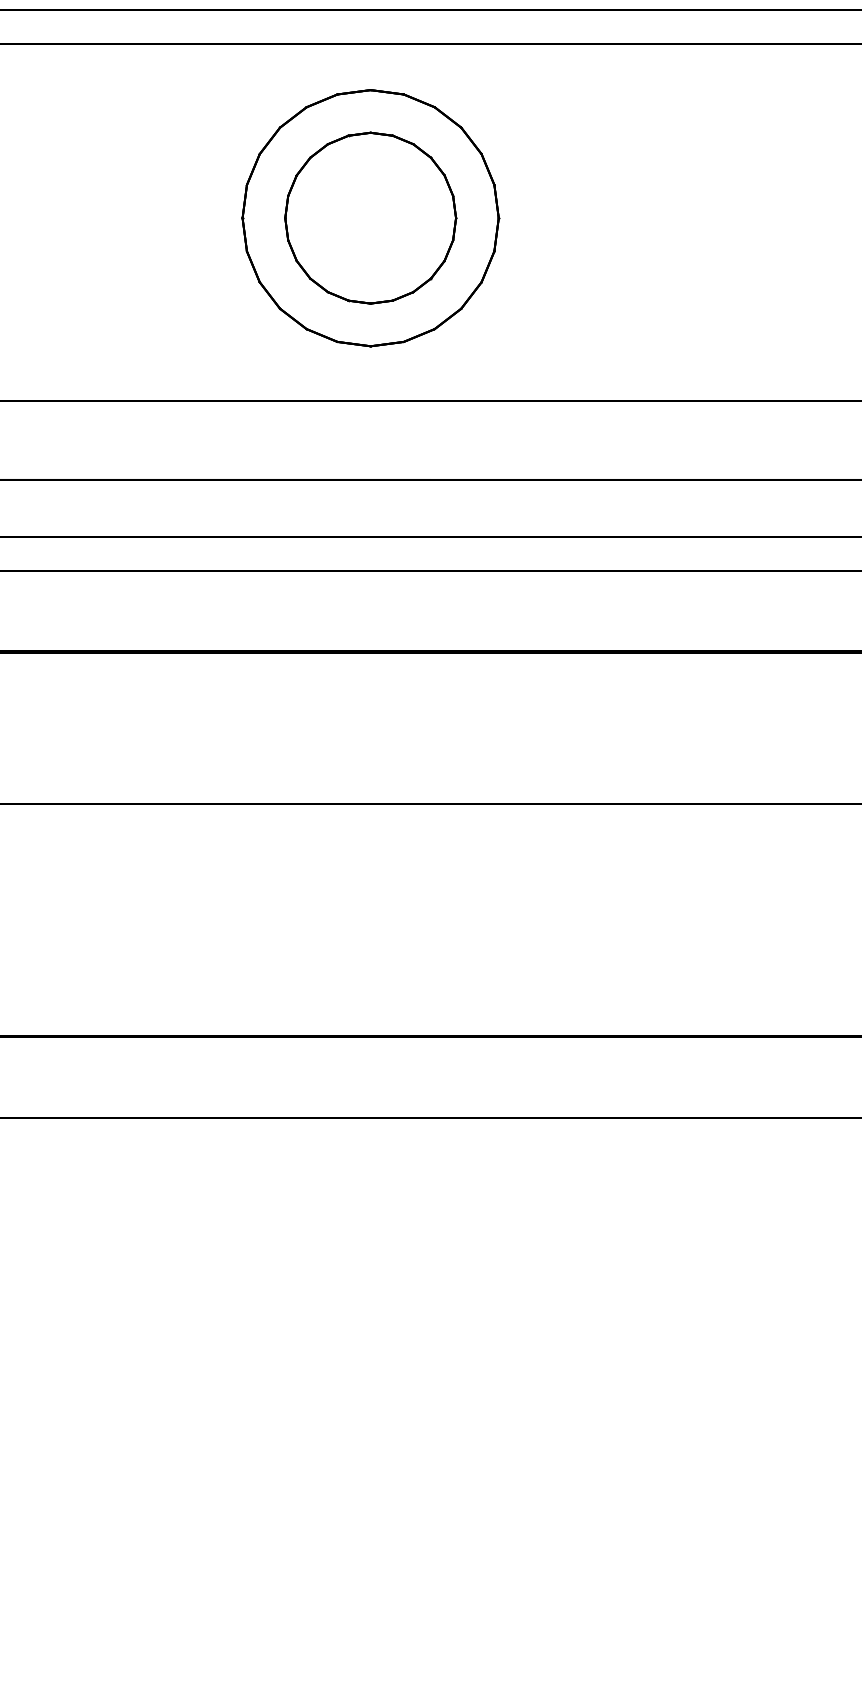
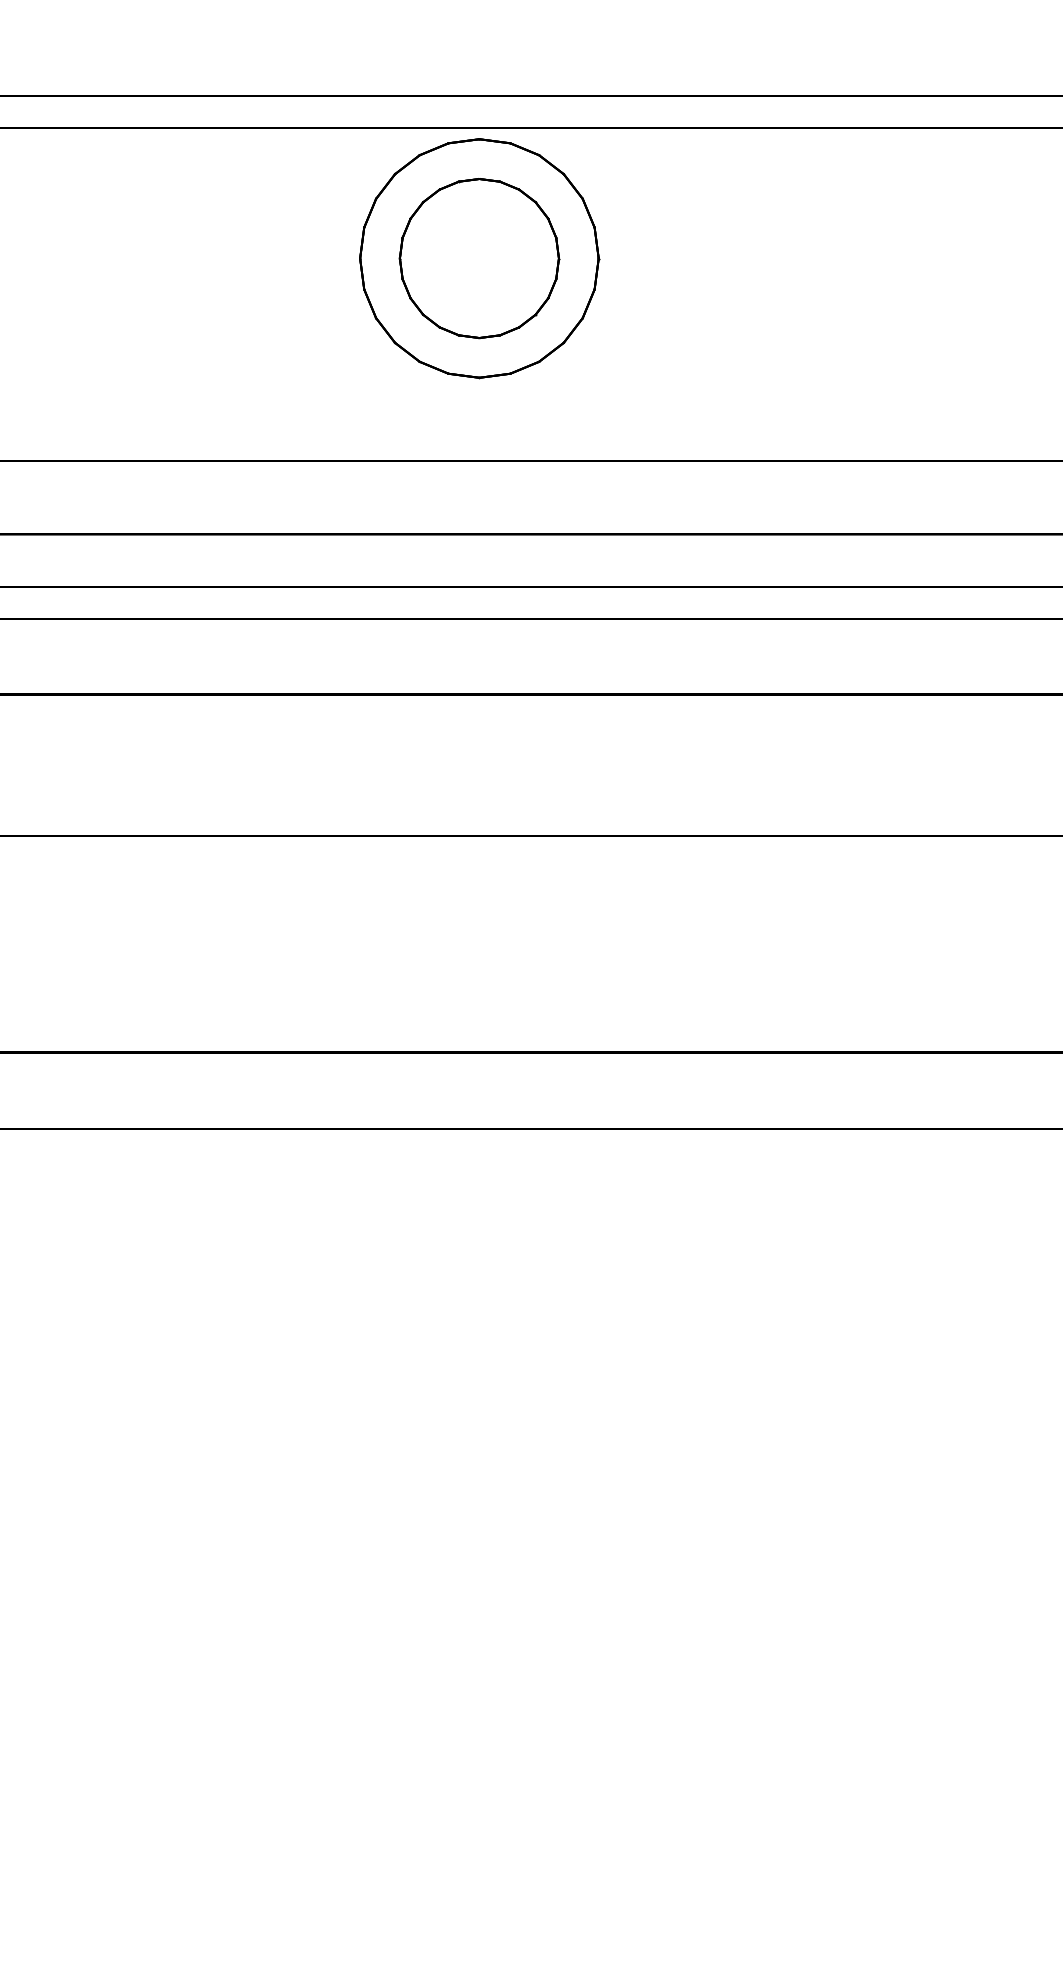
part: (370, 218) -> (479, 258), moved

